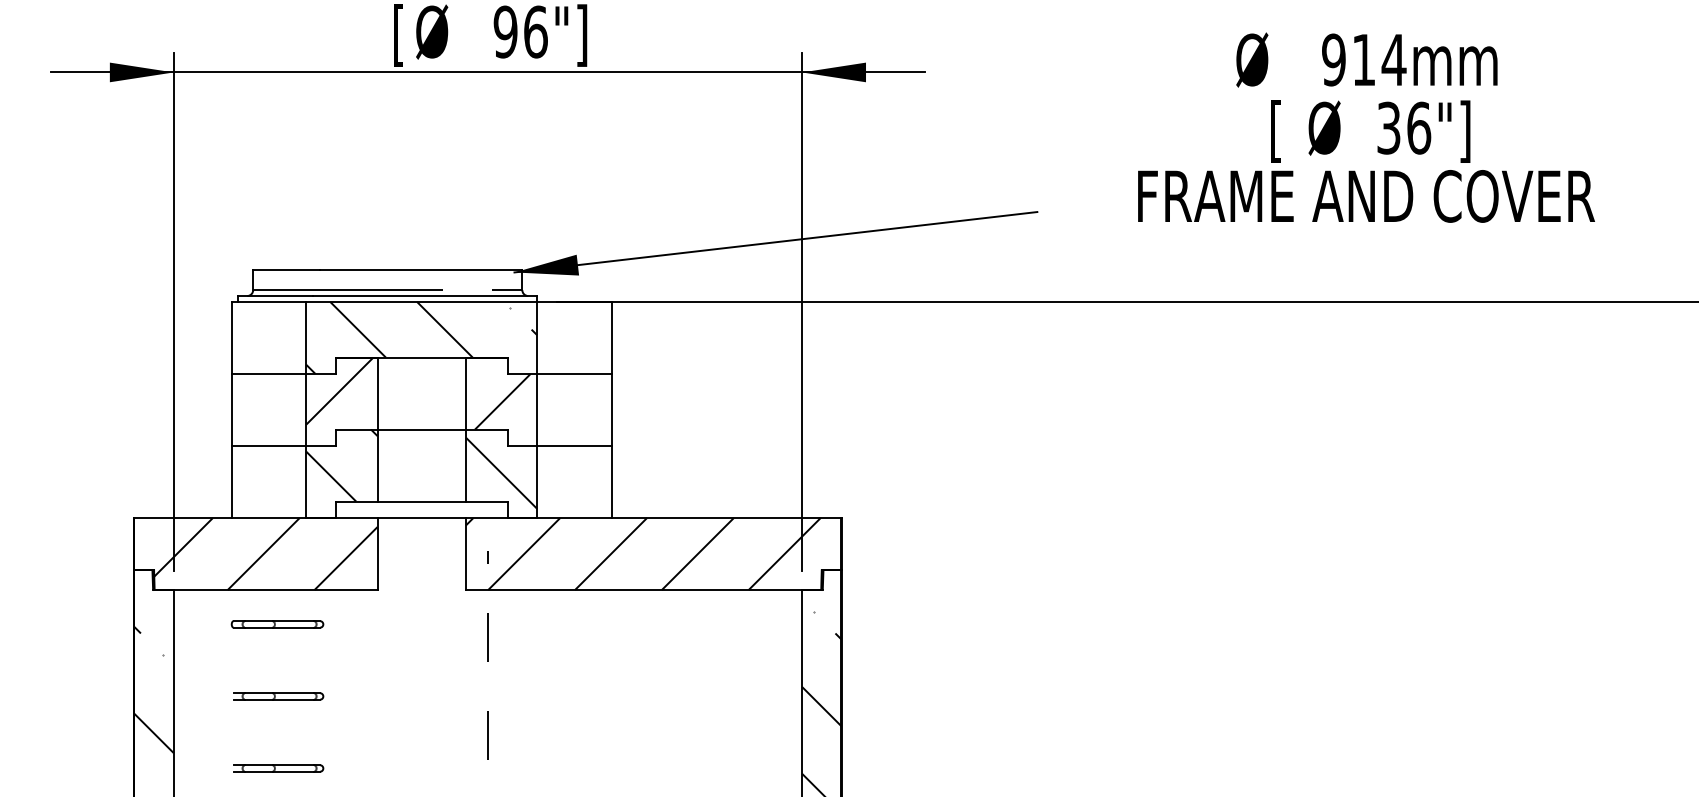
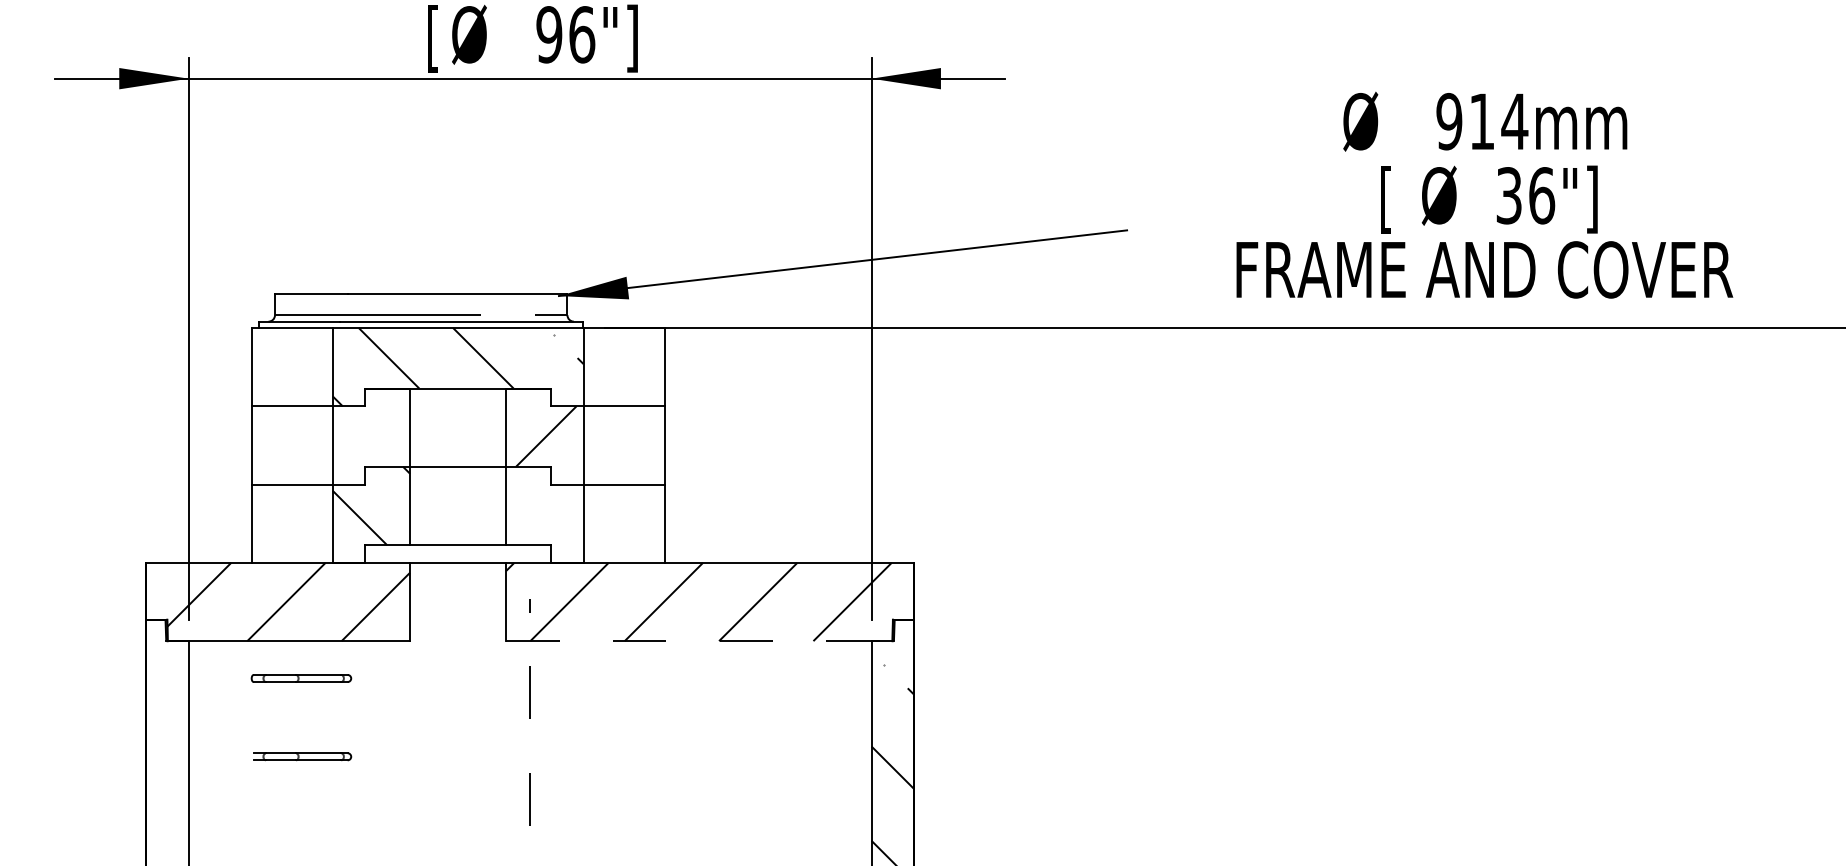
text: (1366, 127) -> (1484, 195), moved
hatch: (339, 390) -> (368, 424), removed
hatch: (501, 472) -> (544, 513), removed
line: (643, 590) -> (699, 641), solid -> dashed
hatch: (153, 689) -> (166, 749), removed
part: (278, 768) -> (302, 835), removed

